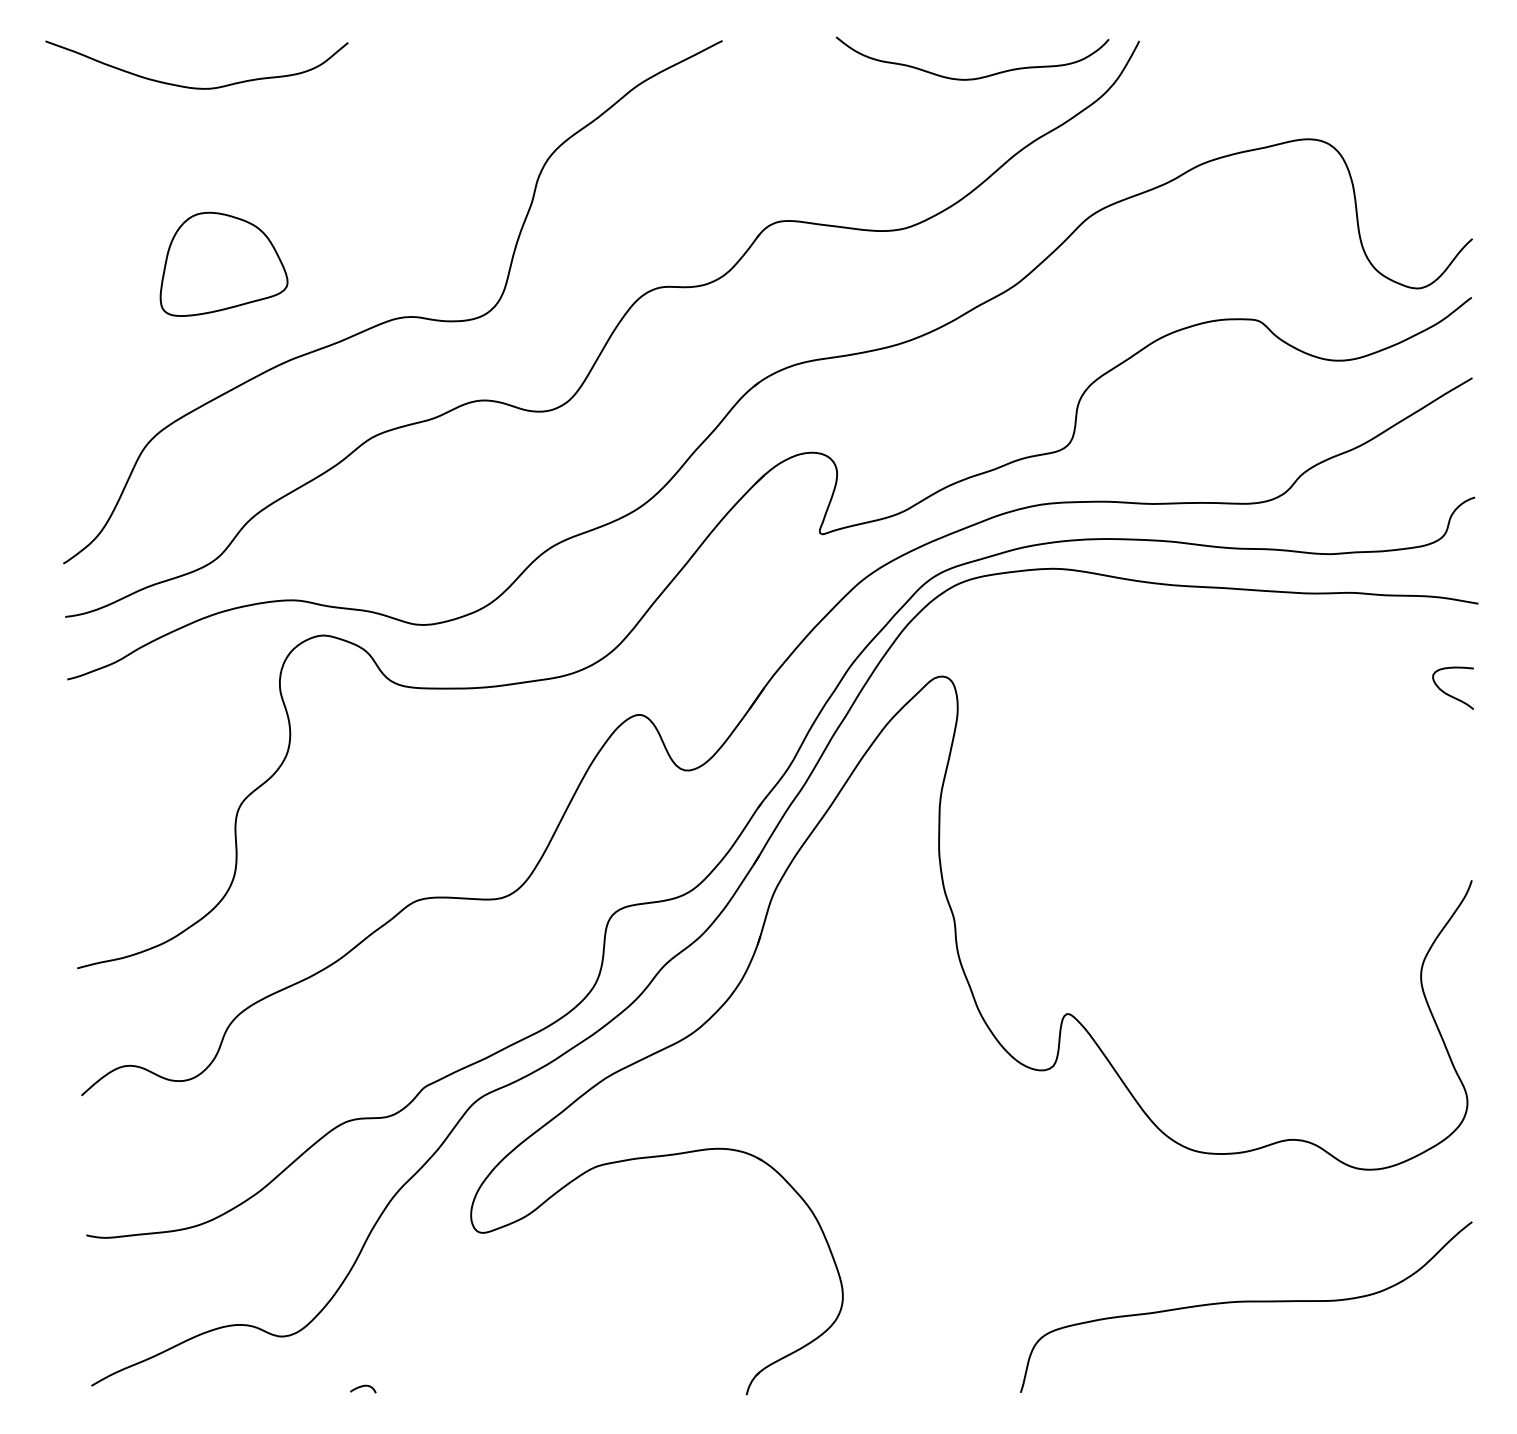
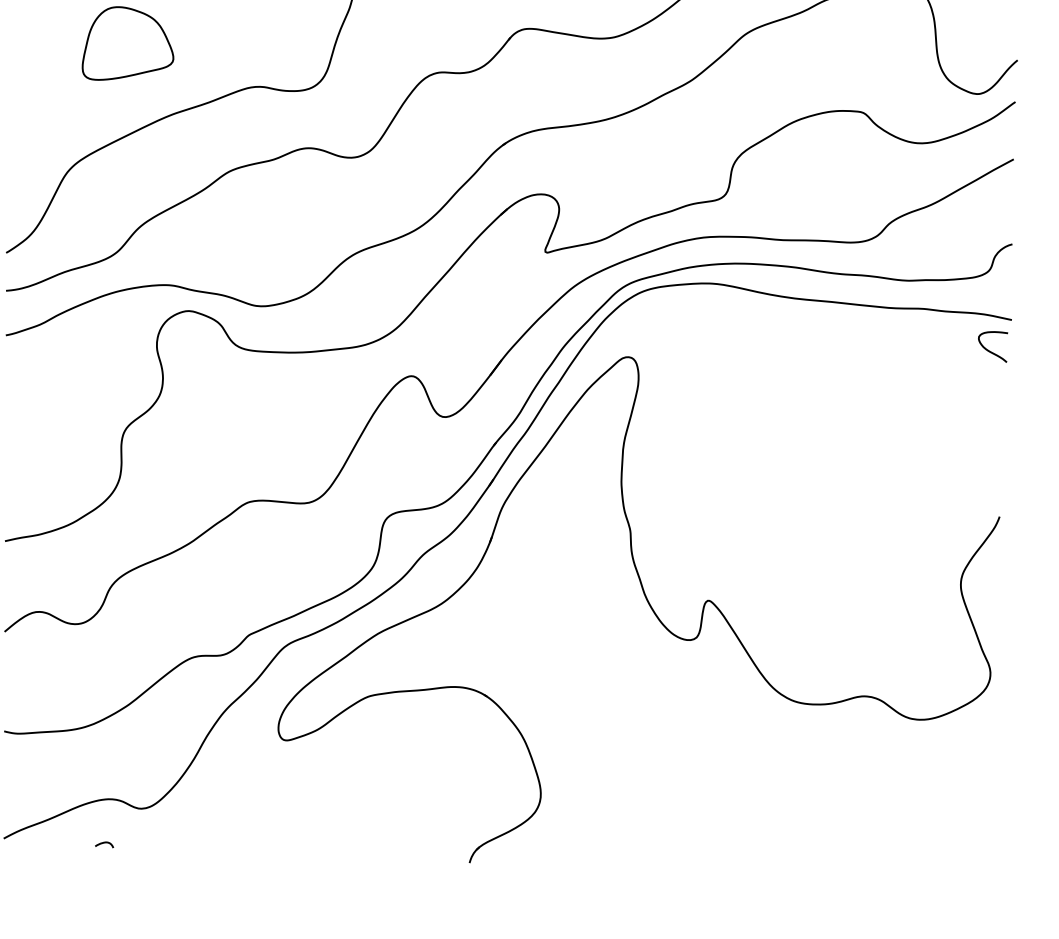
curve: (1449, 694) -> (990, 351), moved
curve: (1246, 1302) -> (827, 810), removed
curve: (362, 1387) -> (104, 843), moved

